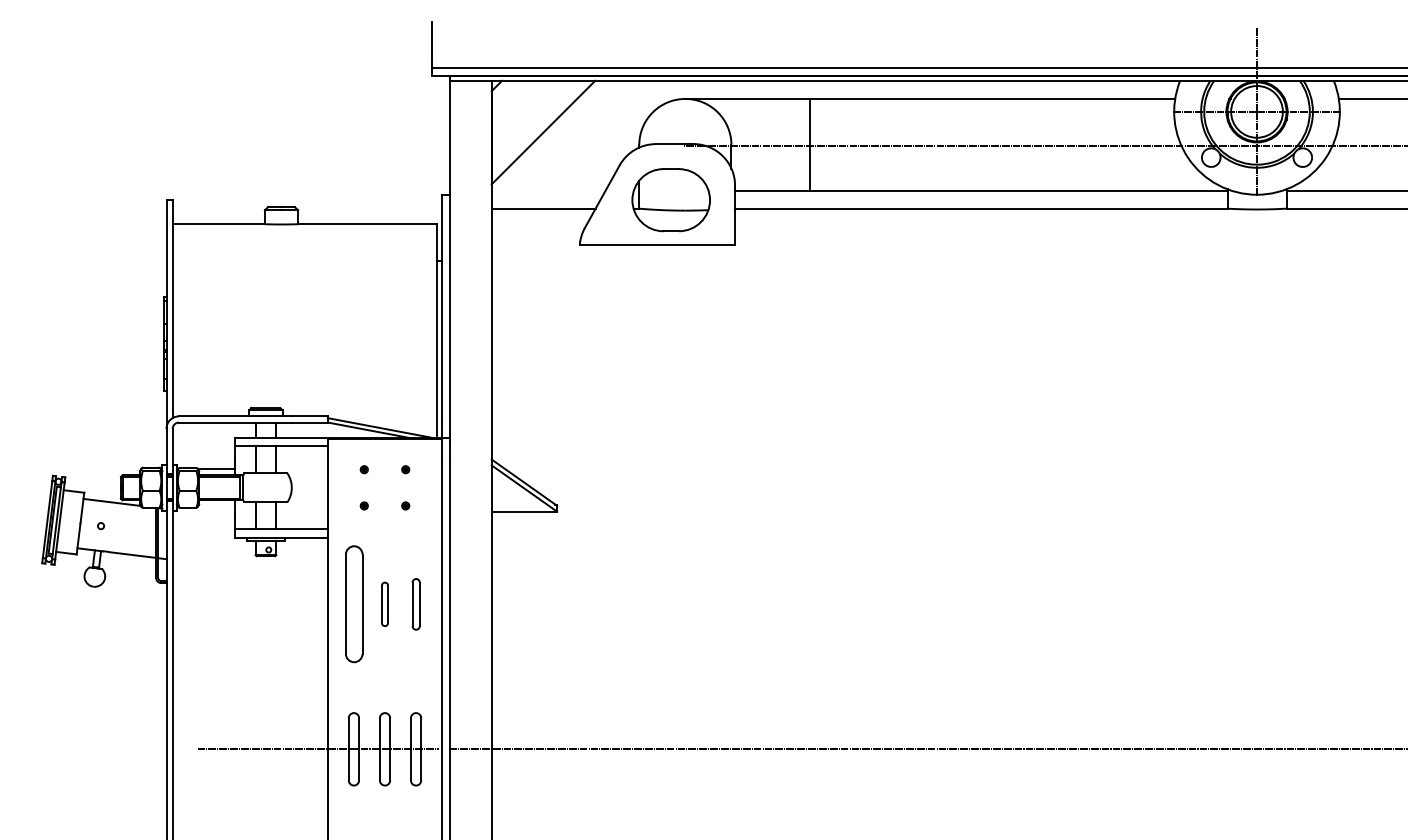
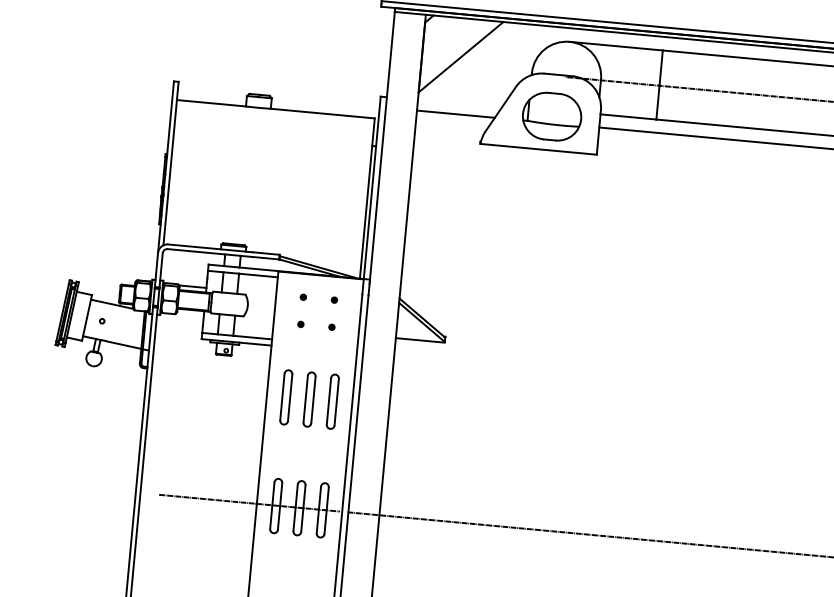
part: (353, 604) -> (285, 397), size x0.62
part: (384, 604) -> (309, 399), size x1.67
part: (416, 604) -> (333, 401), size x1.43

